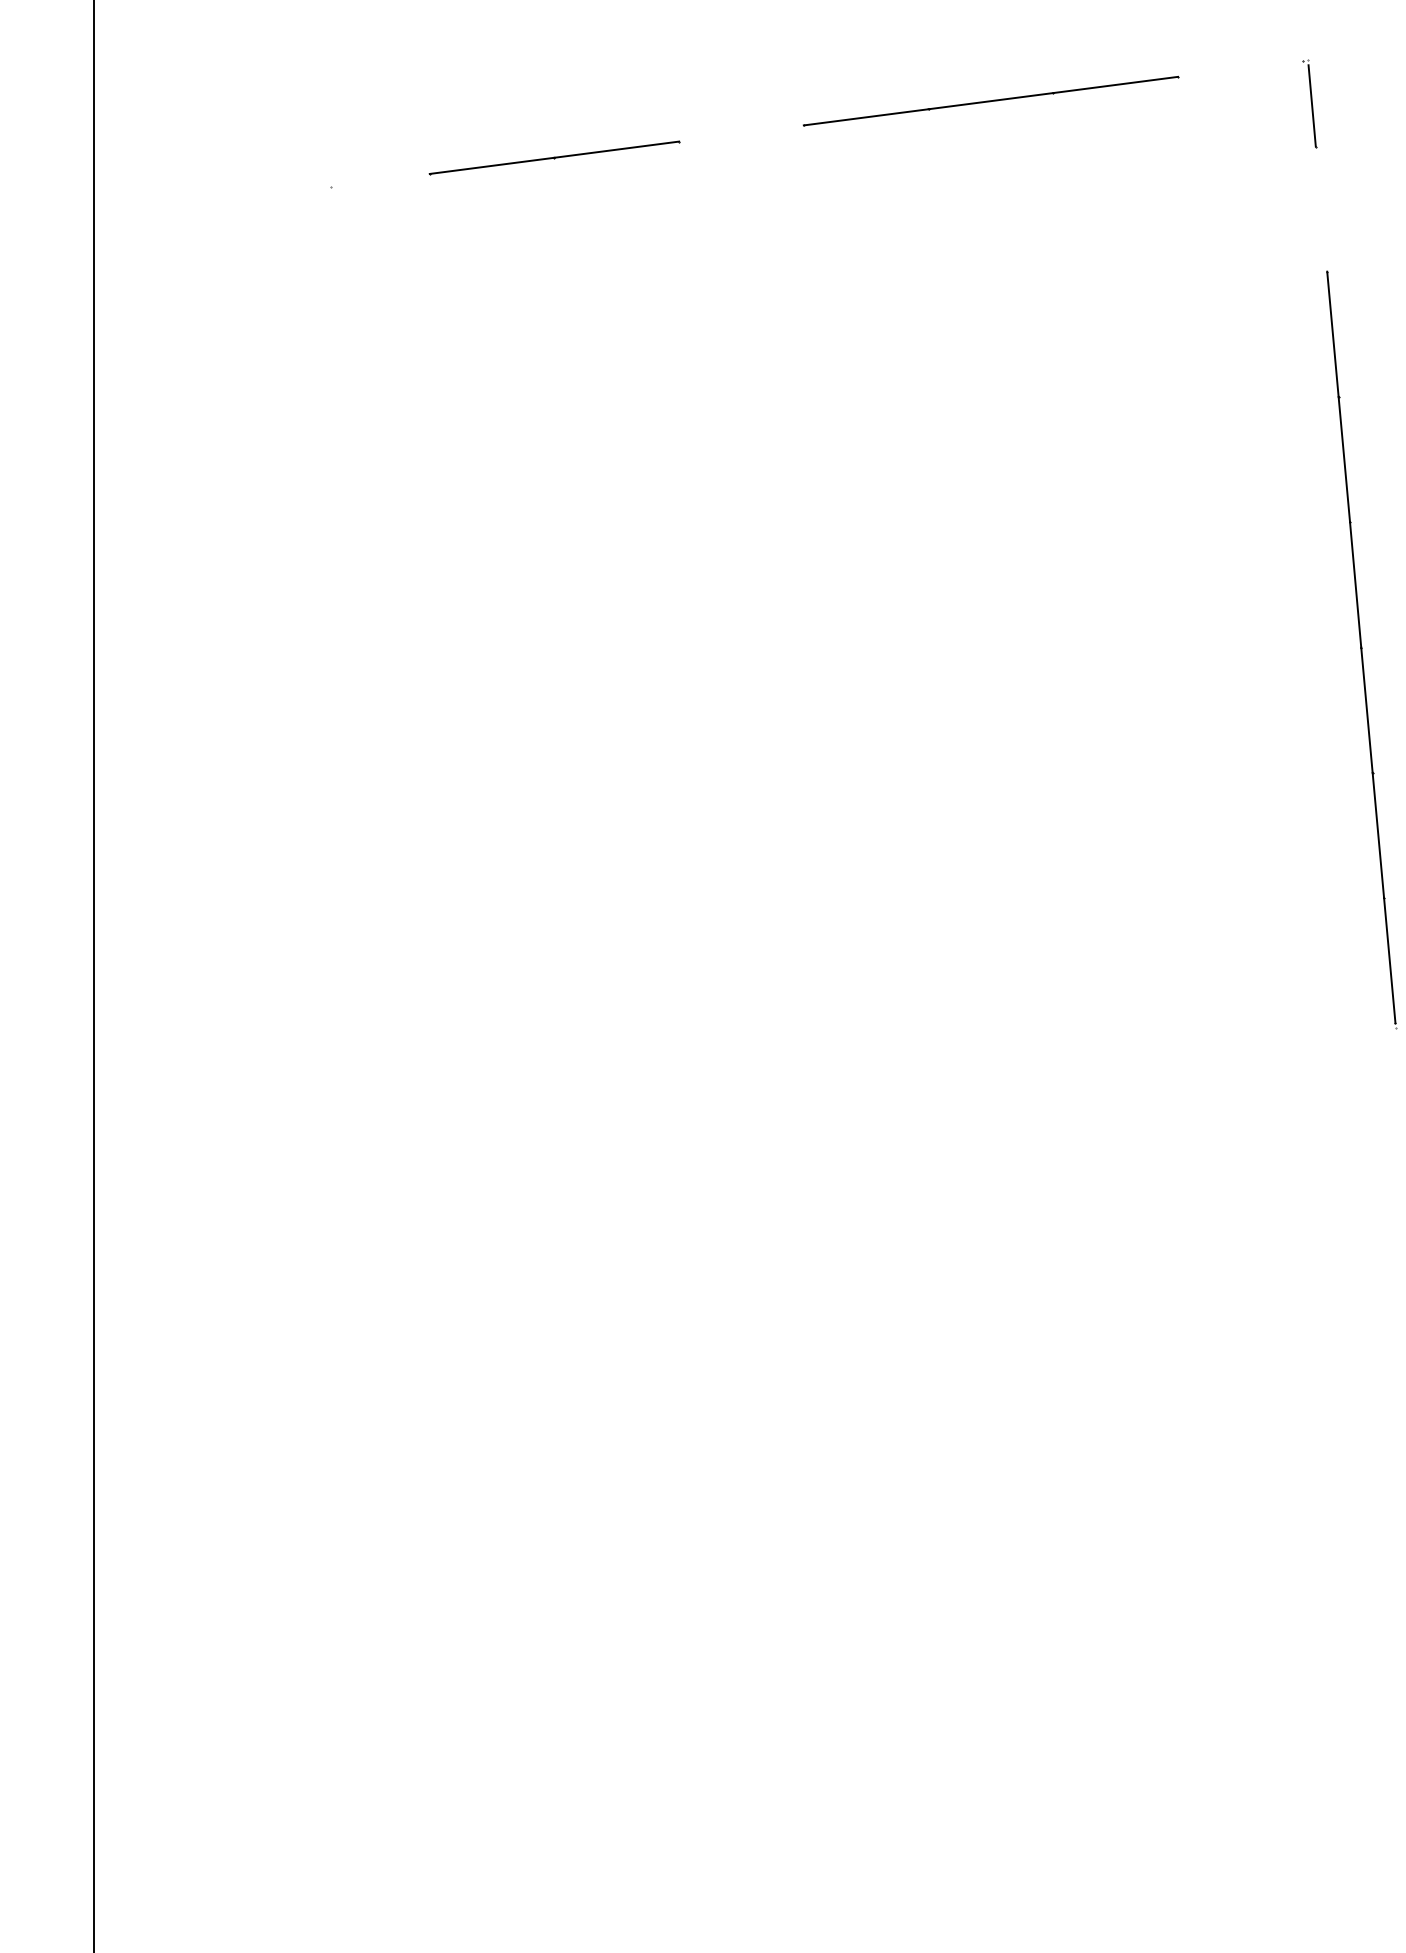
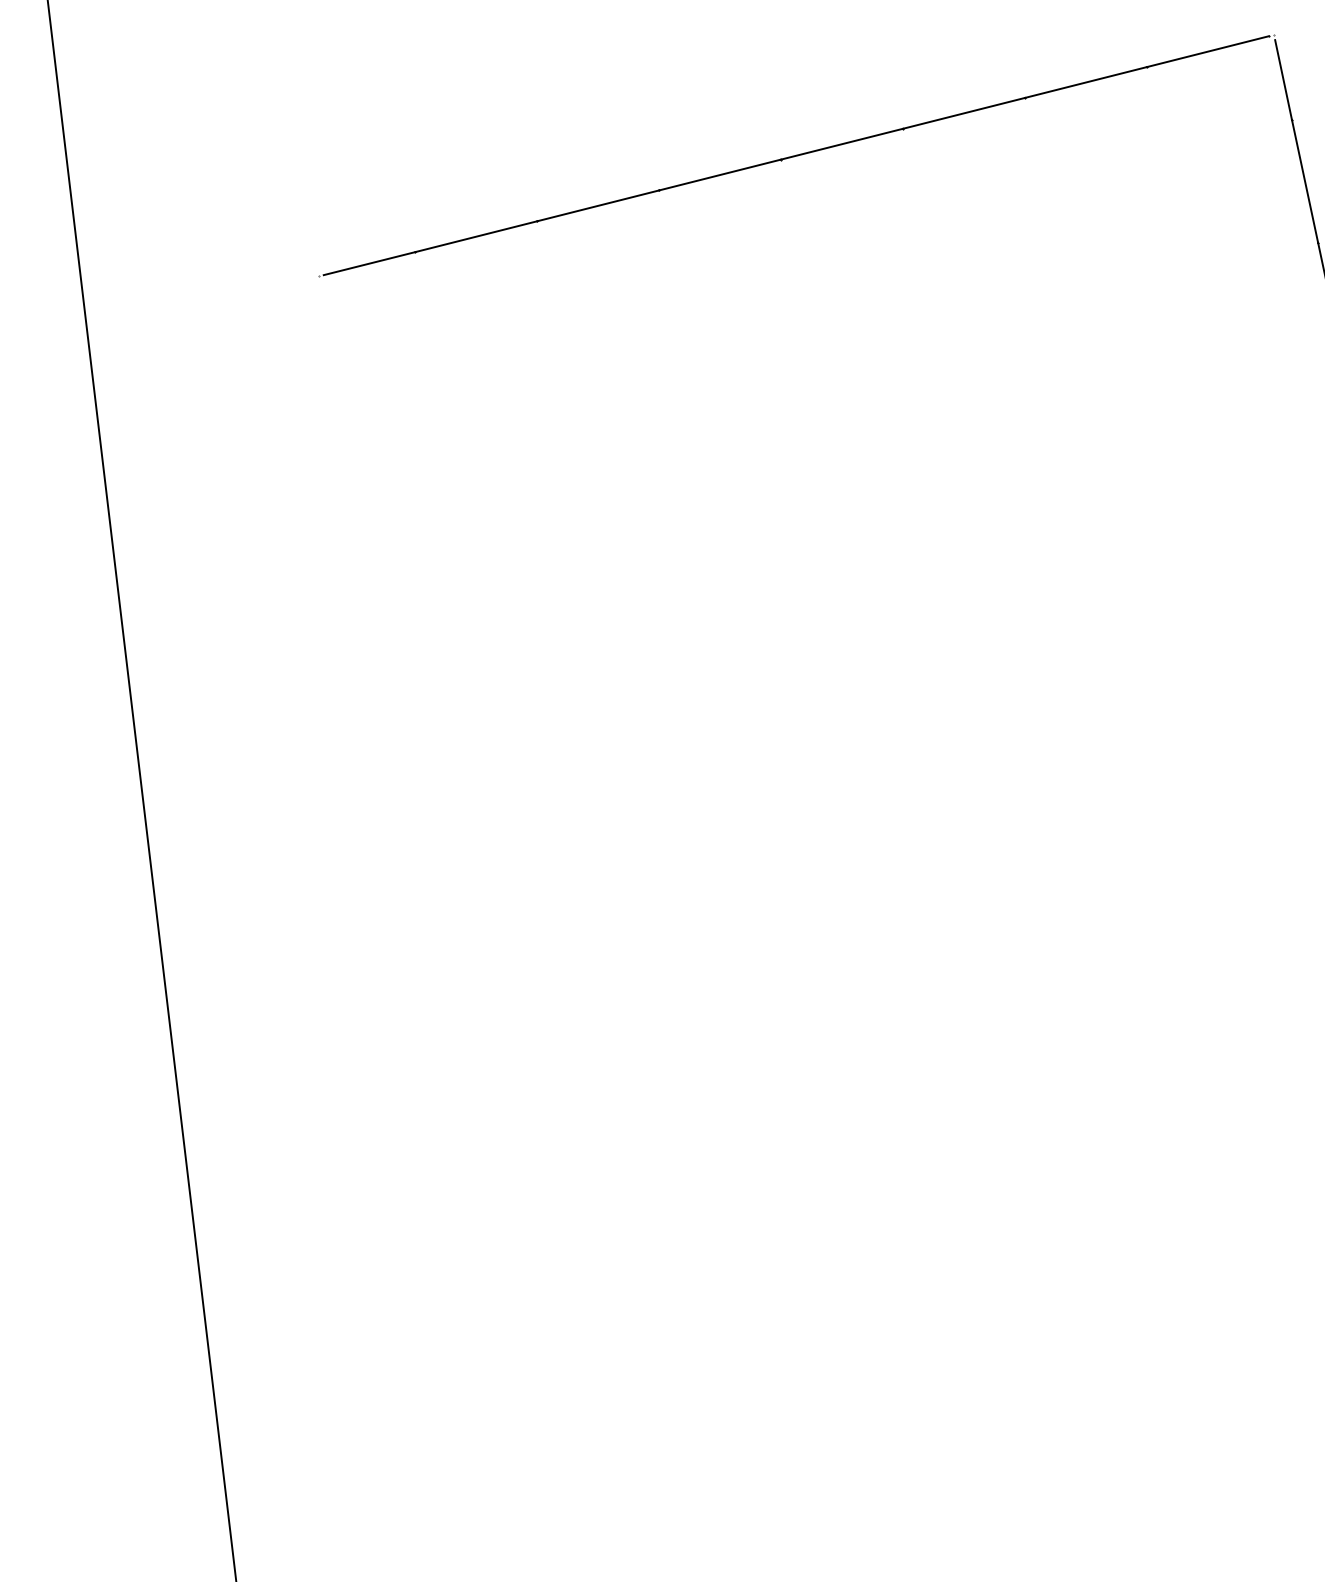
line: (1240, 68) -> (1207, 51), added
line: (741, 133) -> (720, 175), added
line: (382, 179) -> (369, 263), added
line: (1321, 208) -> (1304, 180), added

